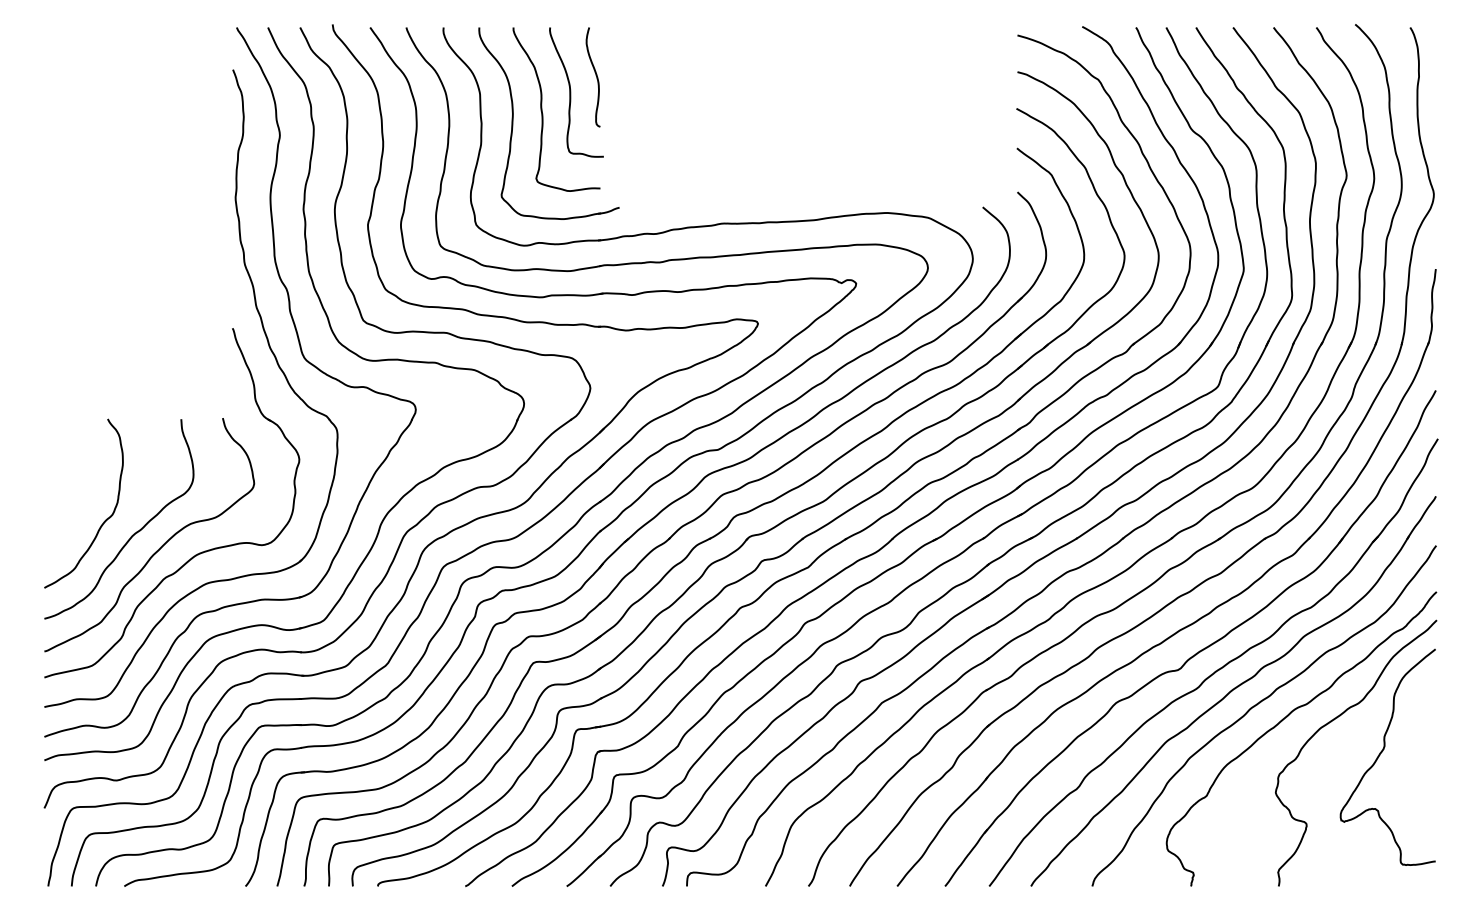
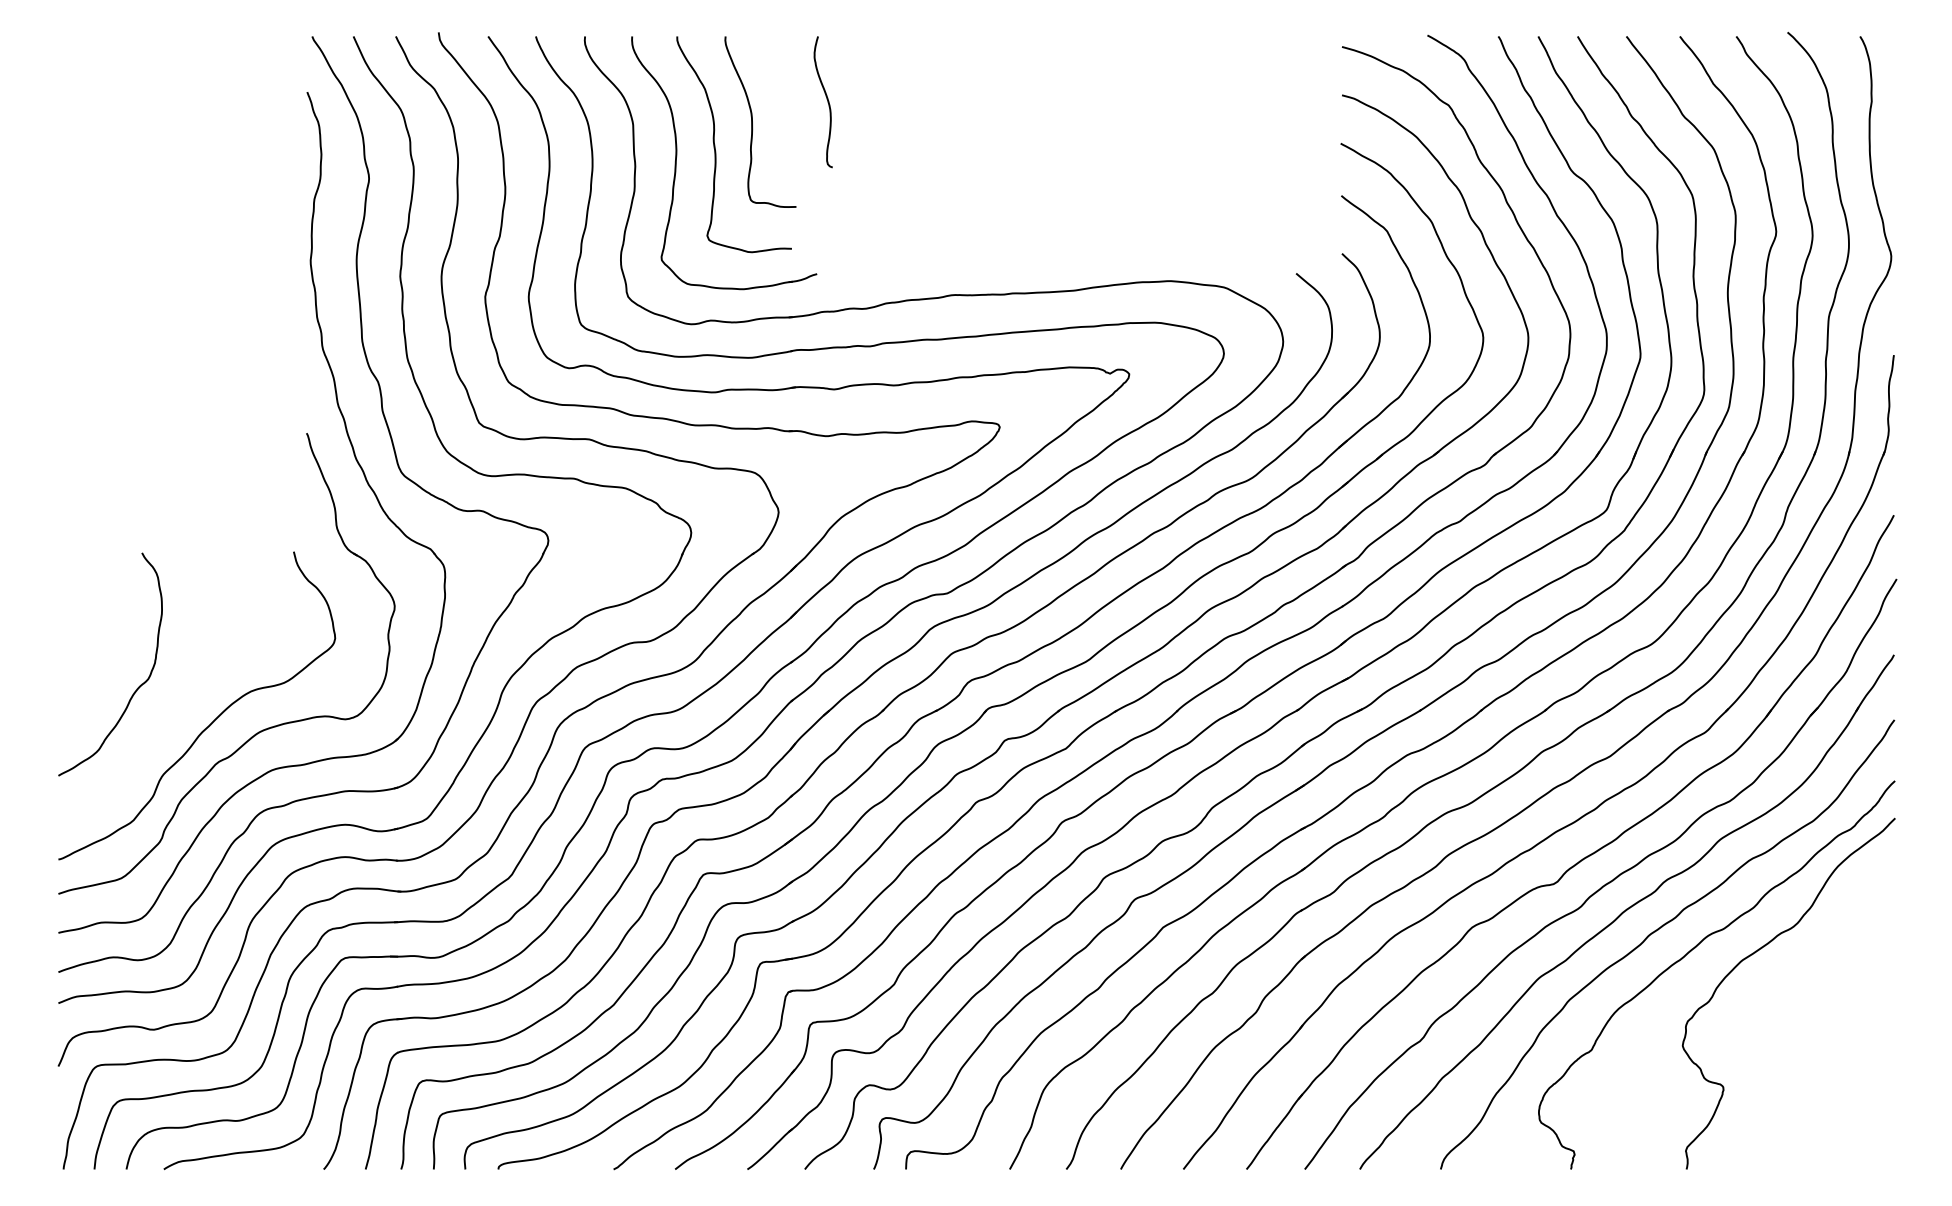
curve: (595, 75) -> (826, 99), moved
curve: (133, 533) -> (175, 703), removed
curve: (1383, 751) -> (1824, 991), removed

